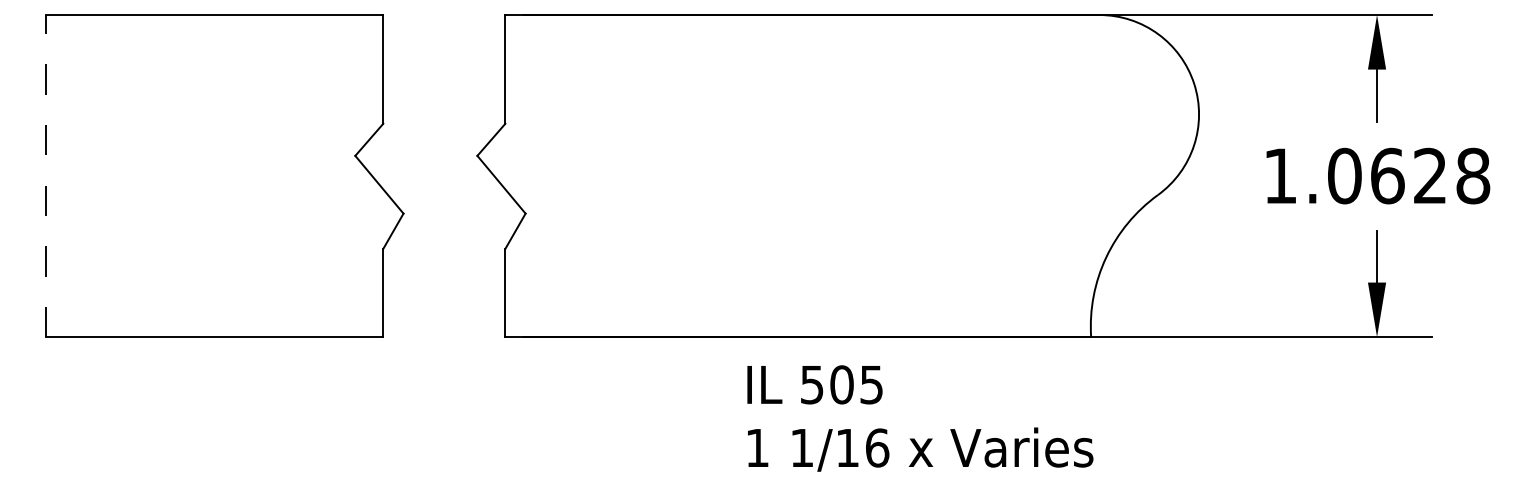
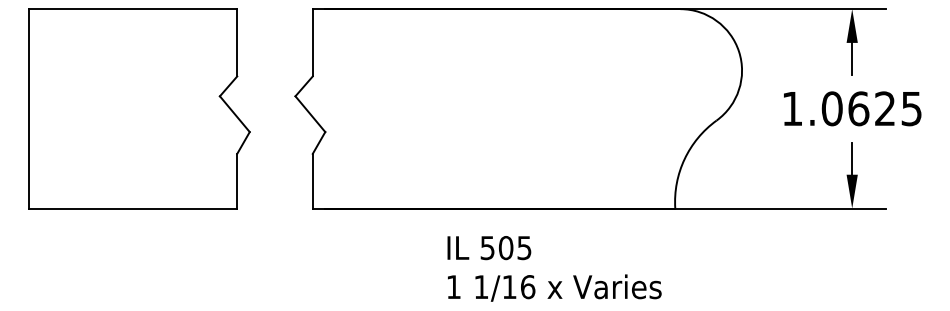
line: (46, 175) -> (28, 108), dashed -> solid
text: (1472, 175) -> (911, 108), 1.0628 -> 1.0625
text: (920, 417) -> (554, 268), moved

